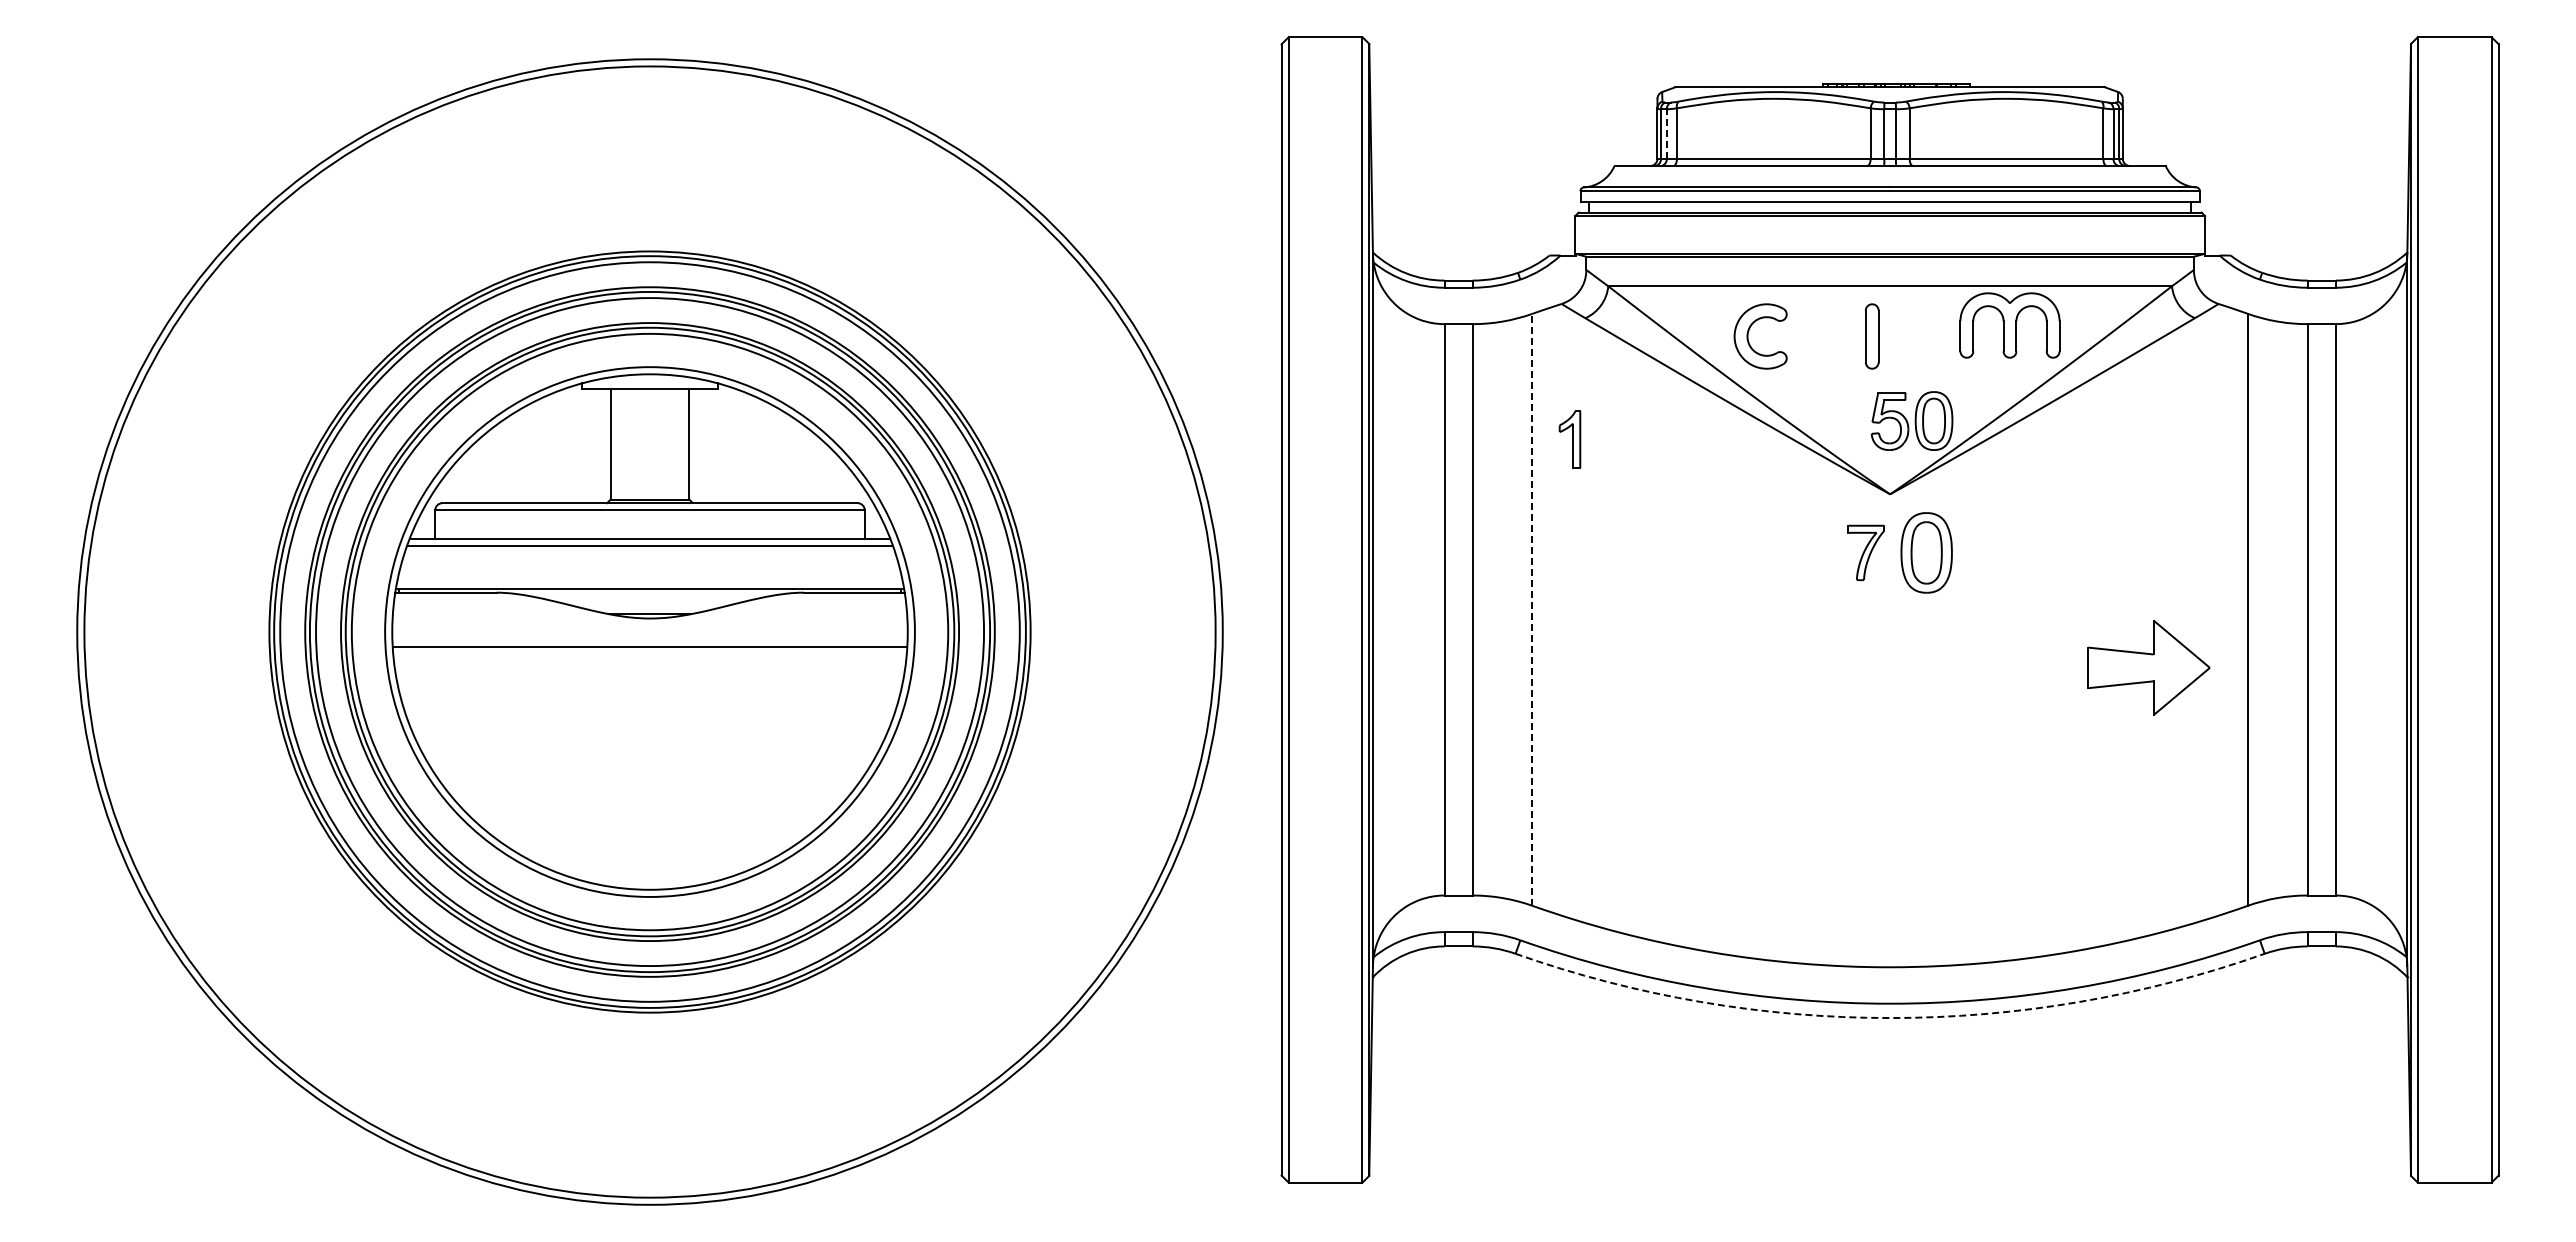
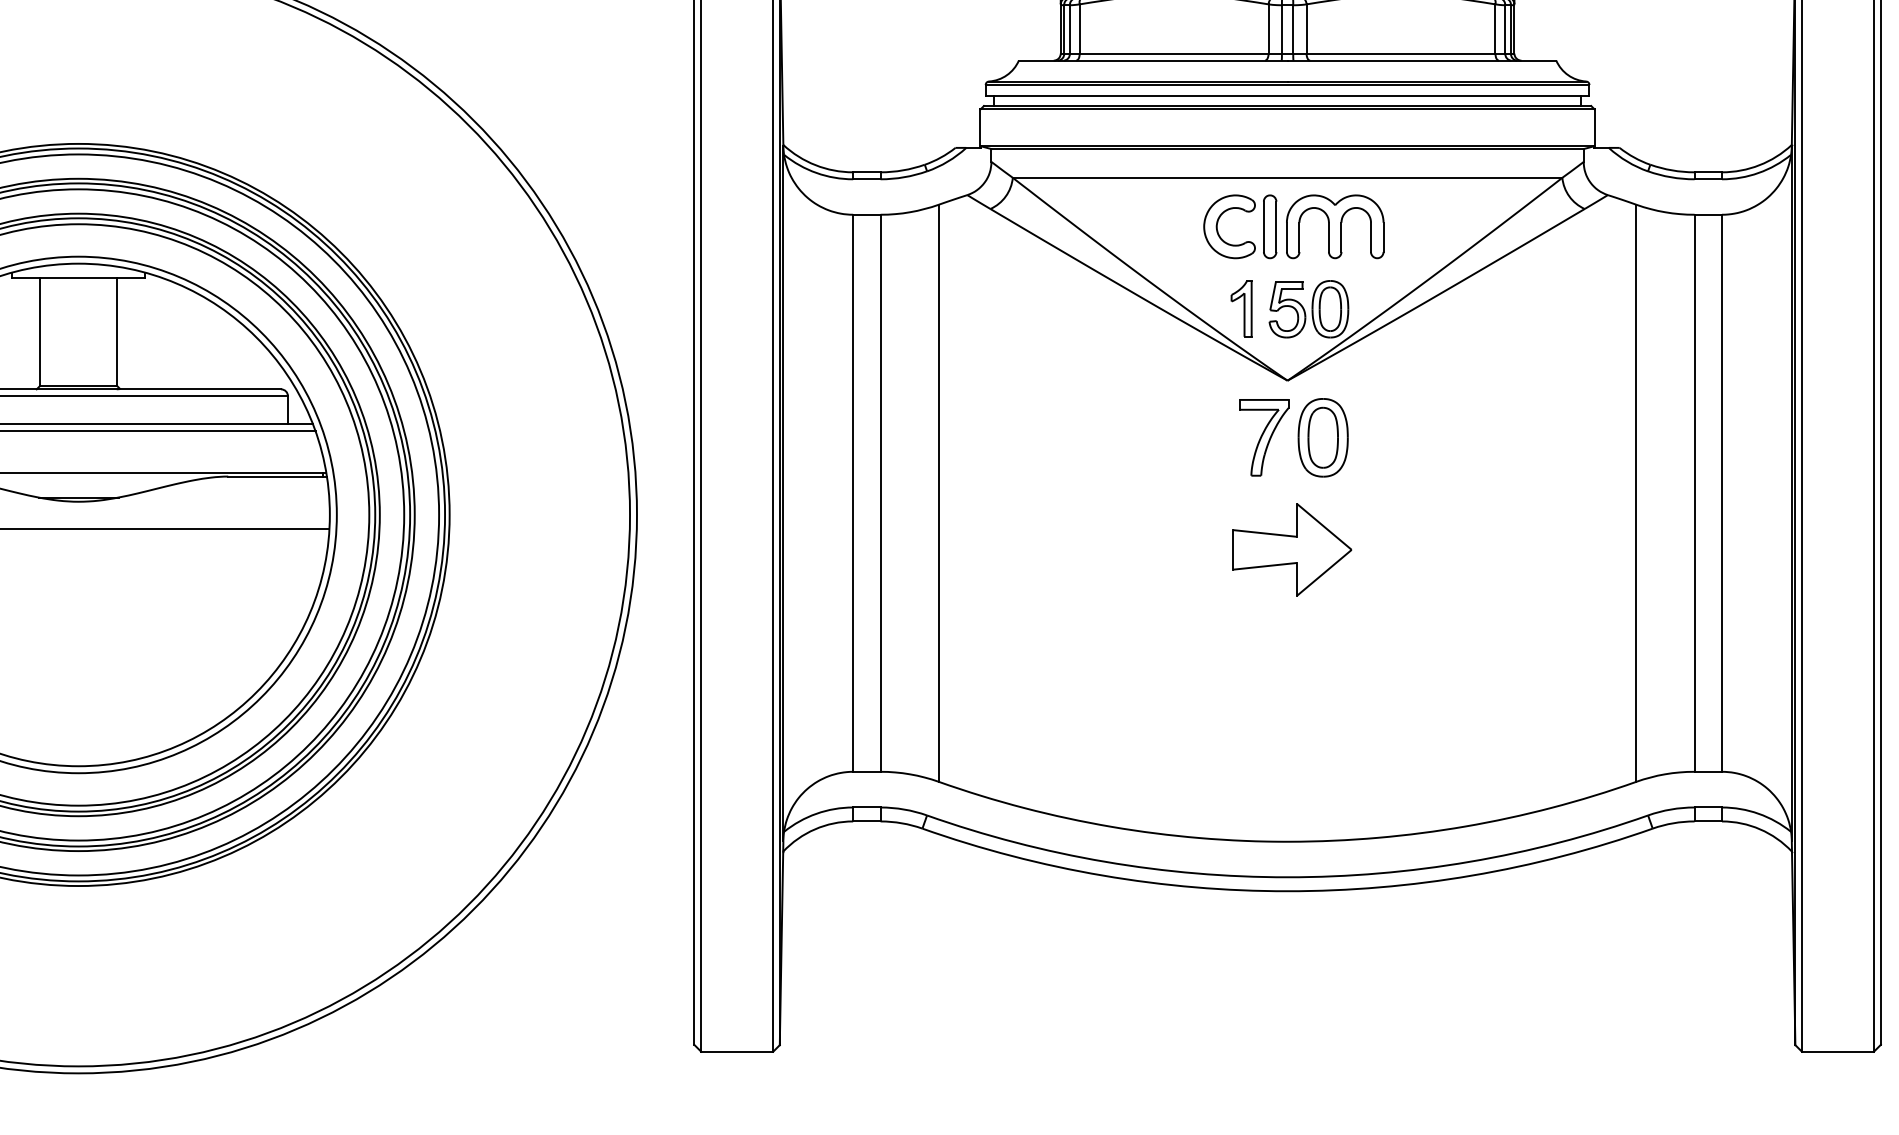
line: (1666, 134) -> (1069, 29), dashed -> solid
part: (2009, 325) -> (1334, 226), moved
part: (1748, 336) -> (1217, 226), moved
part: (1569, 439) -> (1241, 308), moved
part: (1865, 552) -> (1263, 437), size x1.43
line: (1532, 609) -> (938, 492), dashed -> solid
part: (2148, 667) -> (1291, 549), moved
arc: (1890, 1018) -> (1287, 891), dashed -> solid

